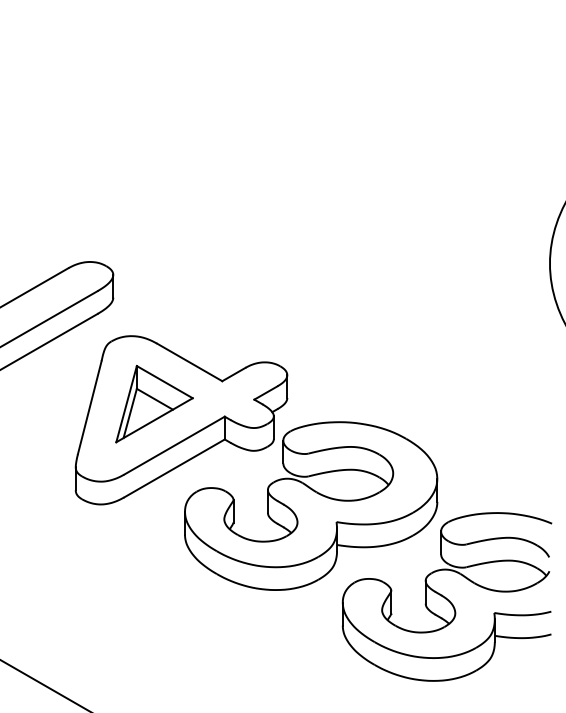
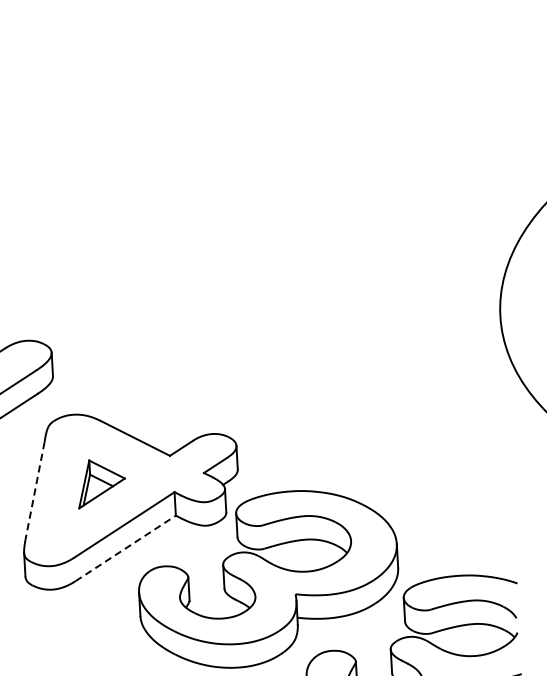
part: (154, 404) -> (101, 483), size x0.6
line: (89, 407) -> (34, 490), solid -> dashed
line: (174, 468) -> (125, 548), solid -> dashed

